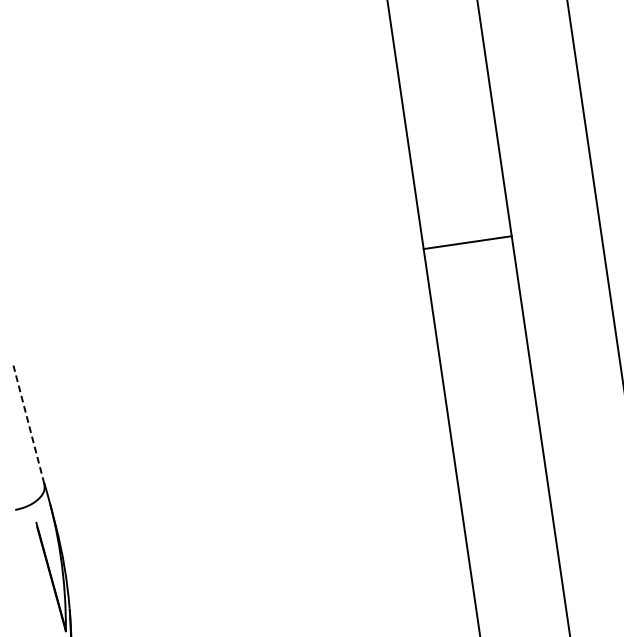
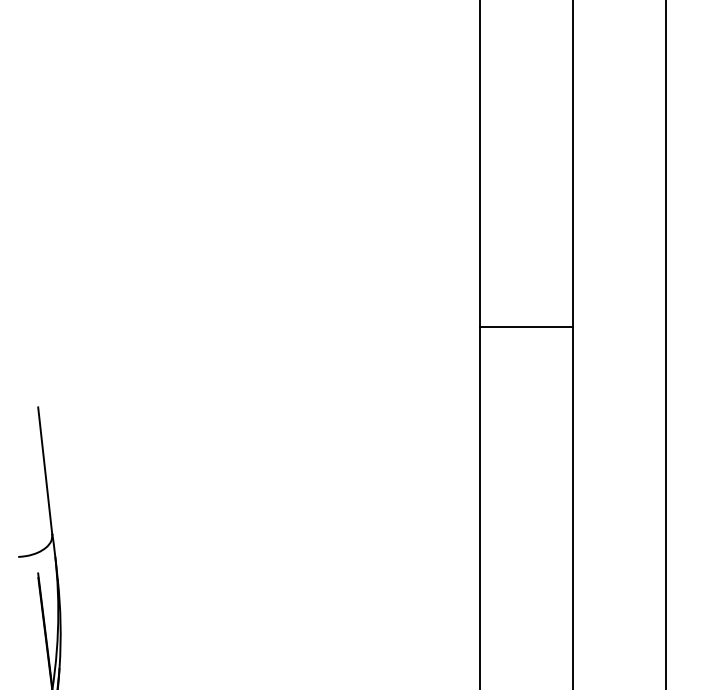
line: (467, 242) -> (526, 326), moved
line: (29, 424) -> (45, 470), dashed -> solid

